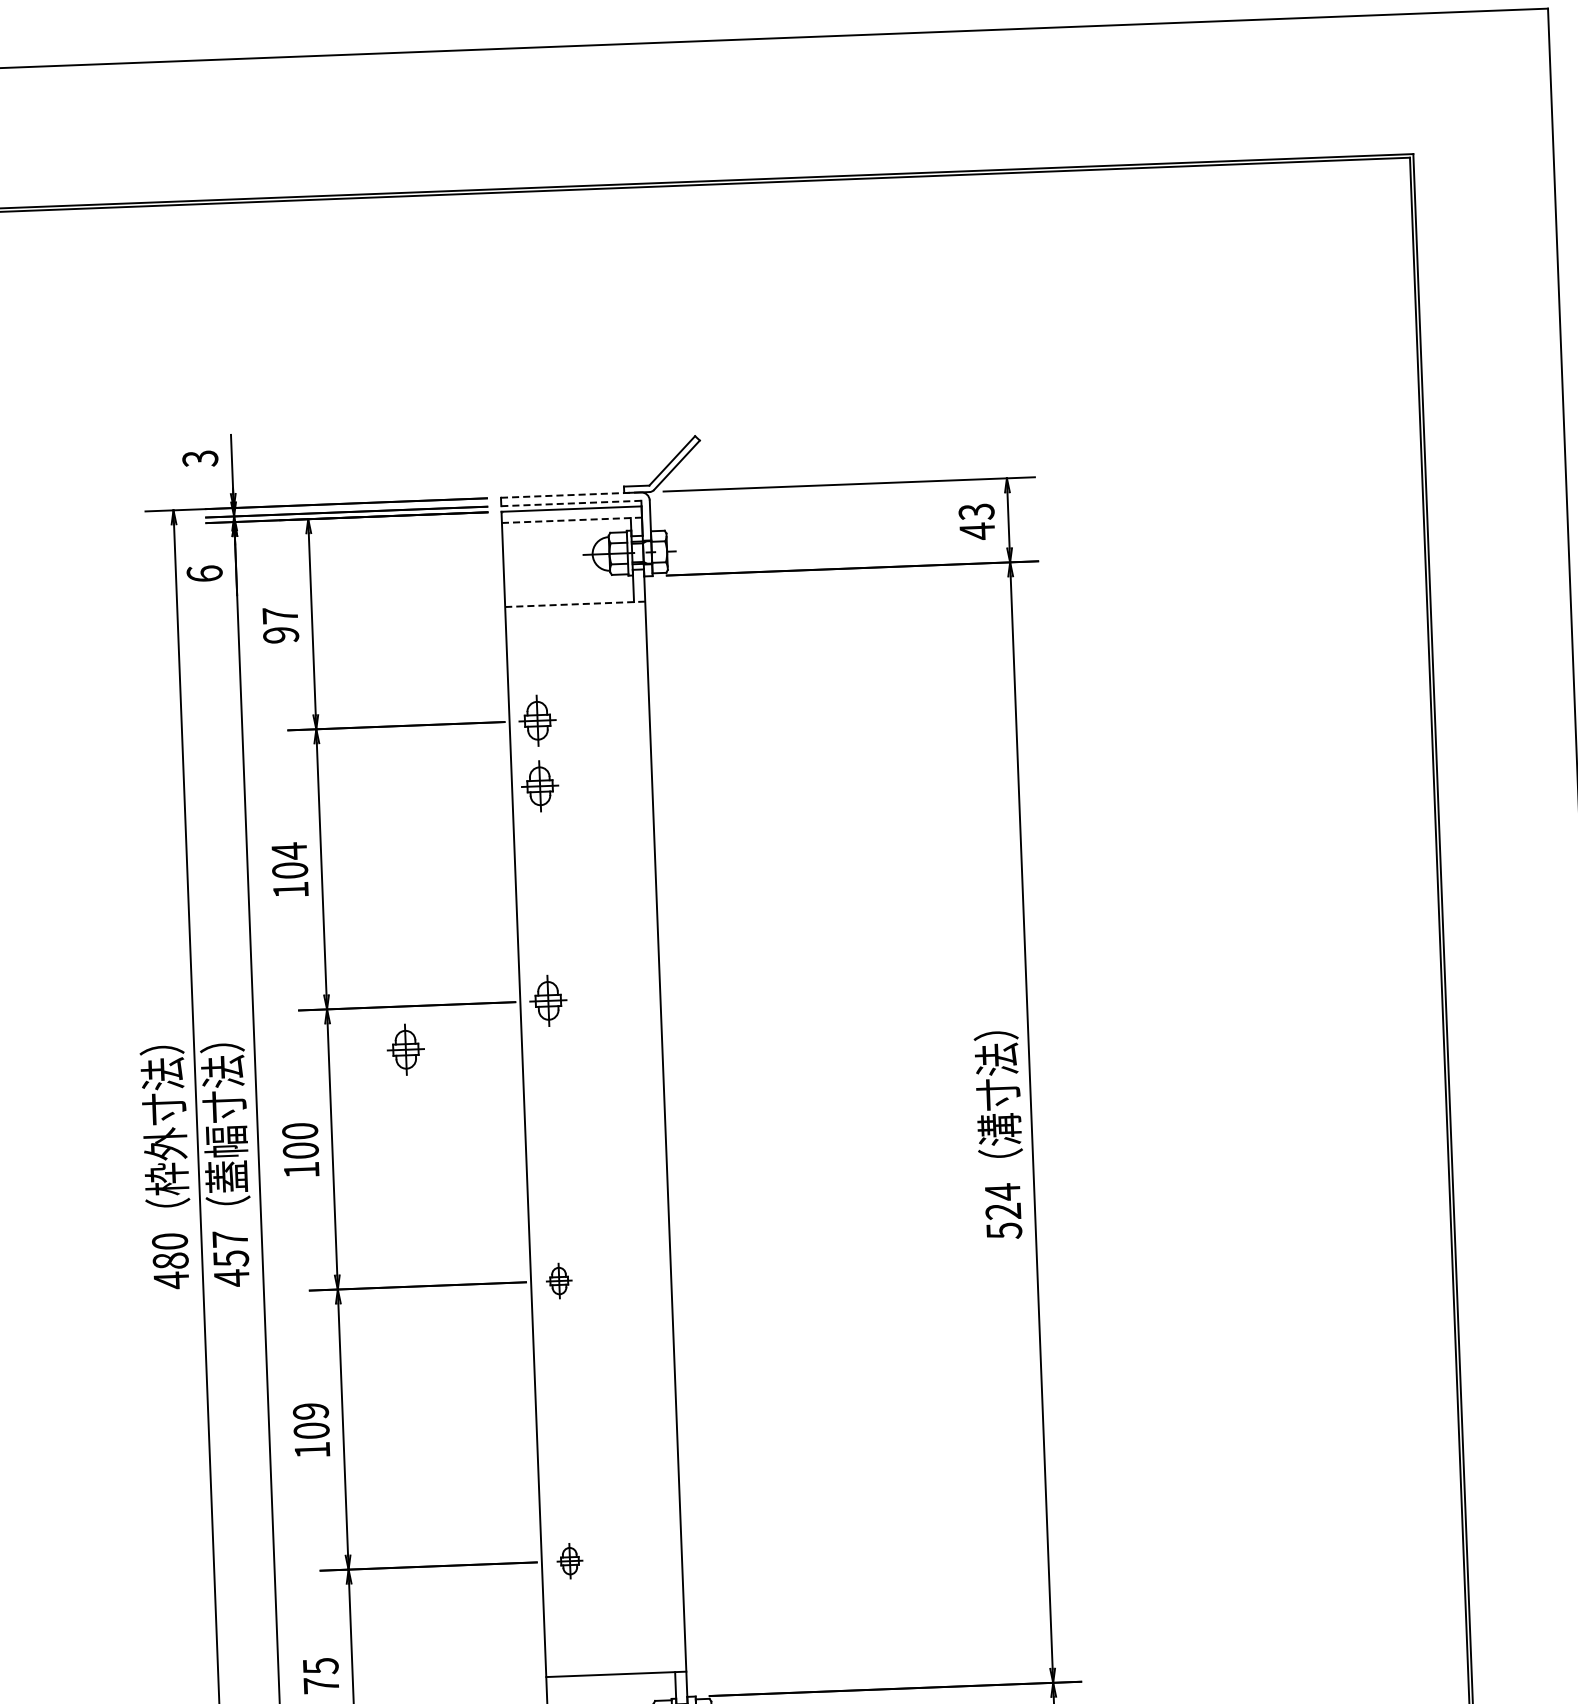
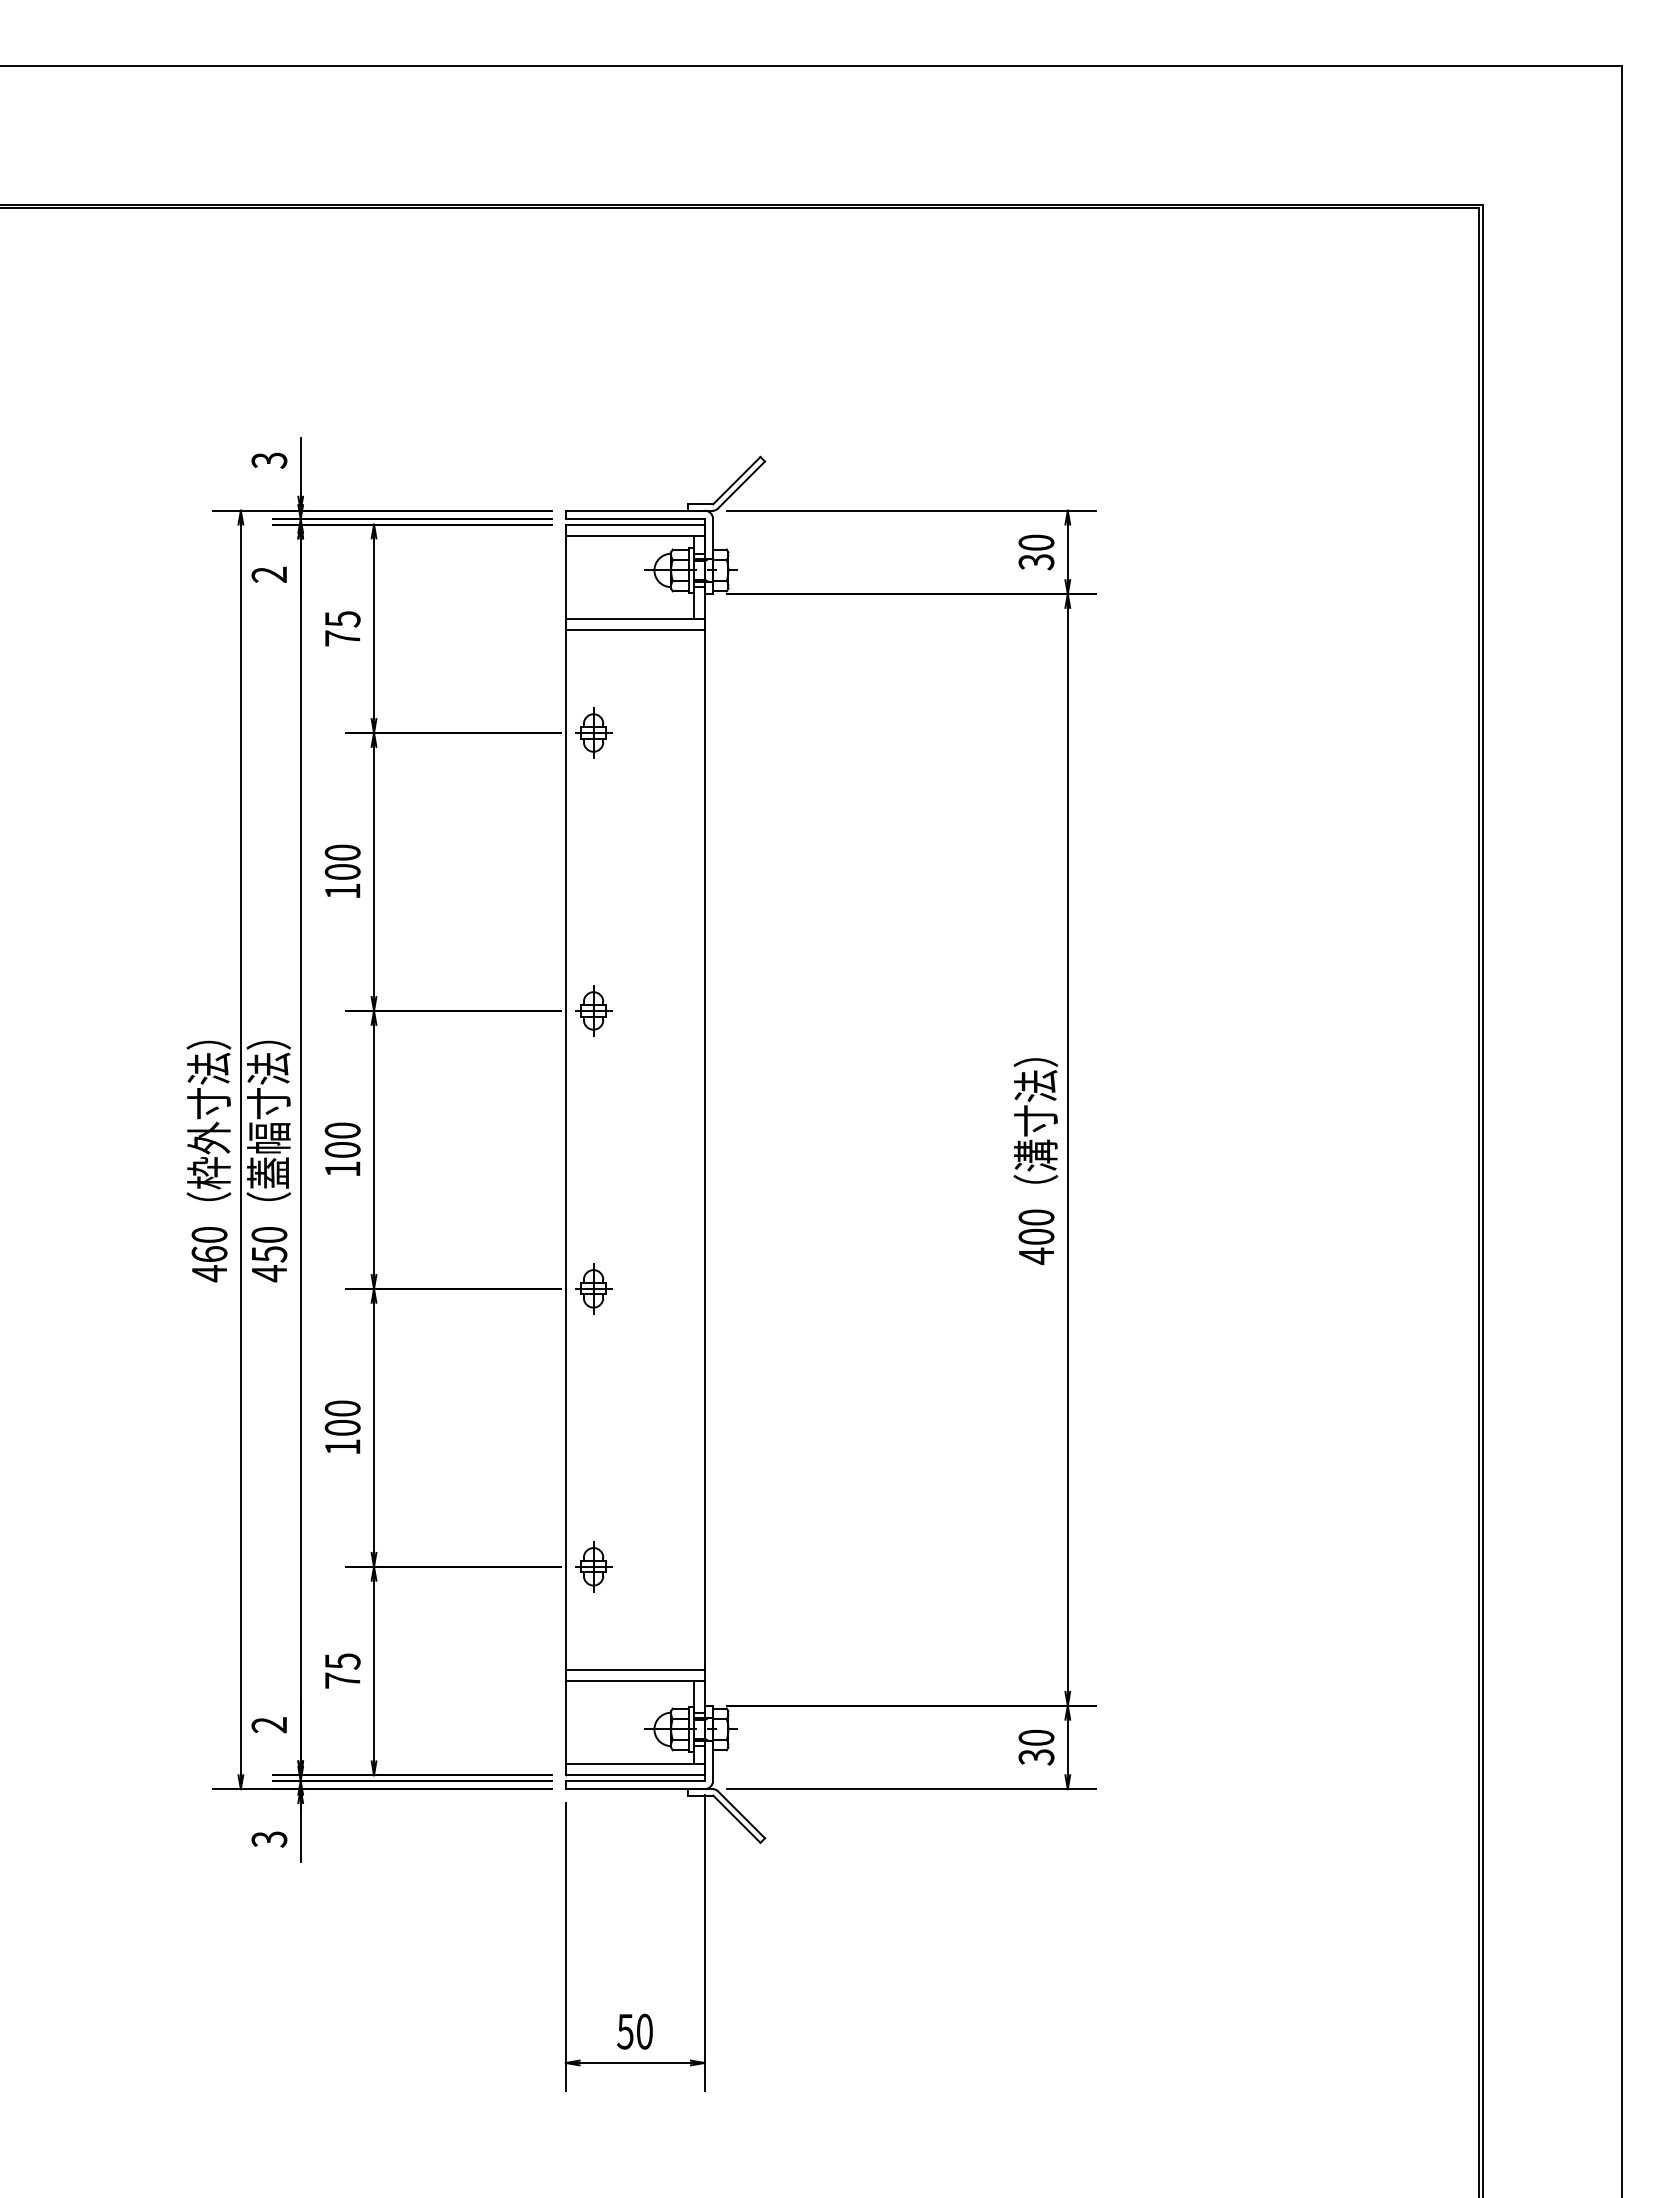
line: (571, 494) -> (635, 510), dashed -> solid
line: (570, 504) -> (634, 519), dashed -> solid
line: (571, 520) -> (634, 535), dashed -> solid
text: (976, 521) -> (1036, 552), 43 -> 30
text: (204, 573) -> (269, 574), 6 -> 2
line: (575, 604) -> (635, 619), dashed -> solid
line: (574, 615) -> (634, 630), added
text: (280, 625) -> (342, 628), 97 -> 75
part: (540, 785) -> (593, 797), removed
text: (289, 850) -> (342, 852), 104 -> 100
part: (405, 1049) -> (450, 1053), removed
text: (1003, 1211) -> (1036, 1236), 524 -> 400
text: (230, 1238) -> (269, 1234), 457 -> 450
text: (170, 1261) -> (209, 1254), 480 -> 460
part: (559, 1280) -> (593, 1288), size x1.43
text: (310, 1411) -> (342, 1408), 109 -> 100
part: (569, 1560) -> (593, 1566), size x1.43
line: (615, 1663) -> (634, 1669), added

